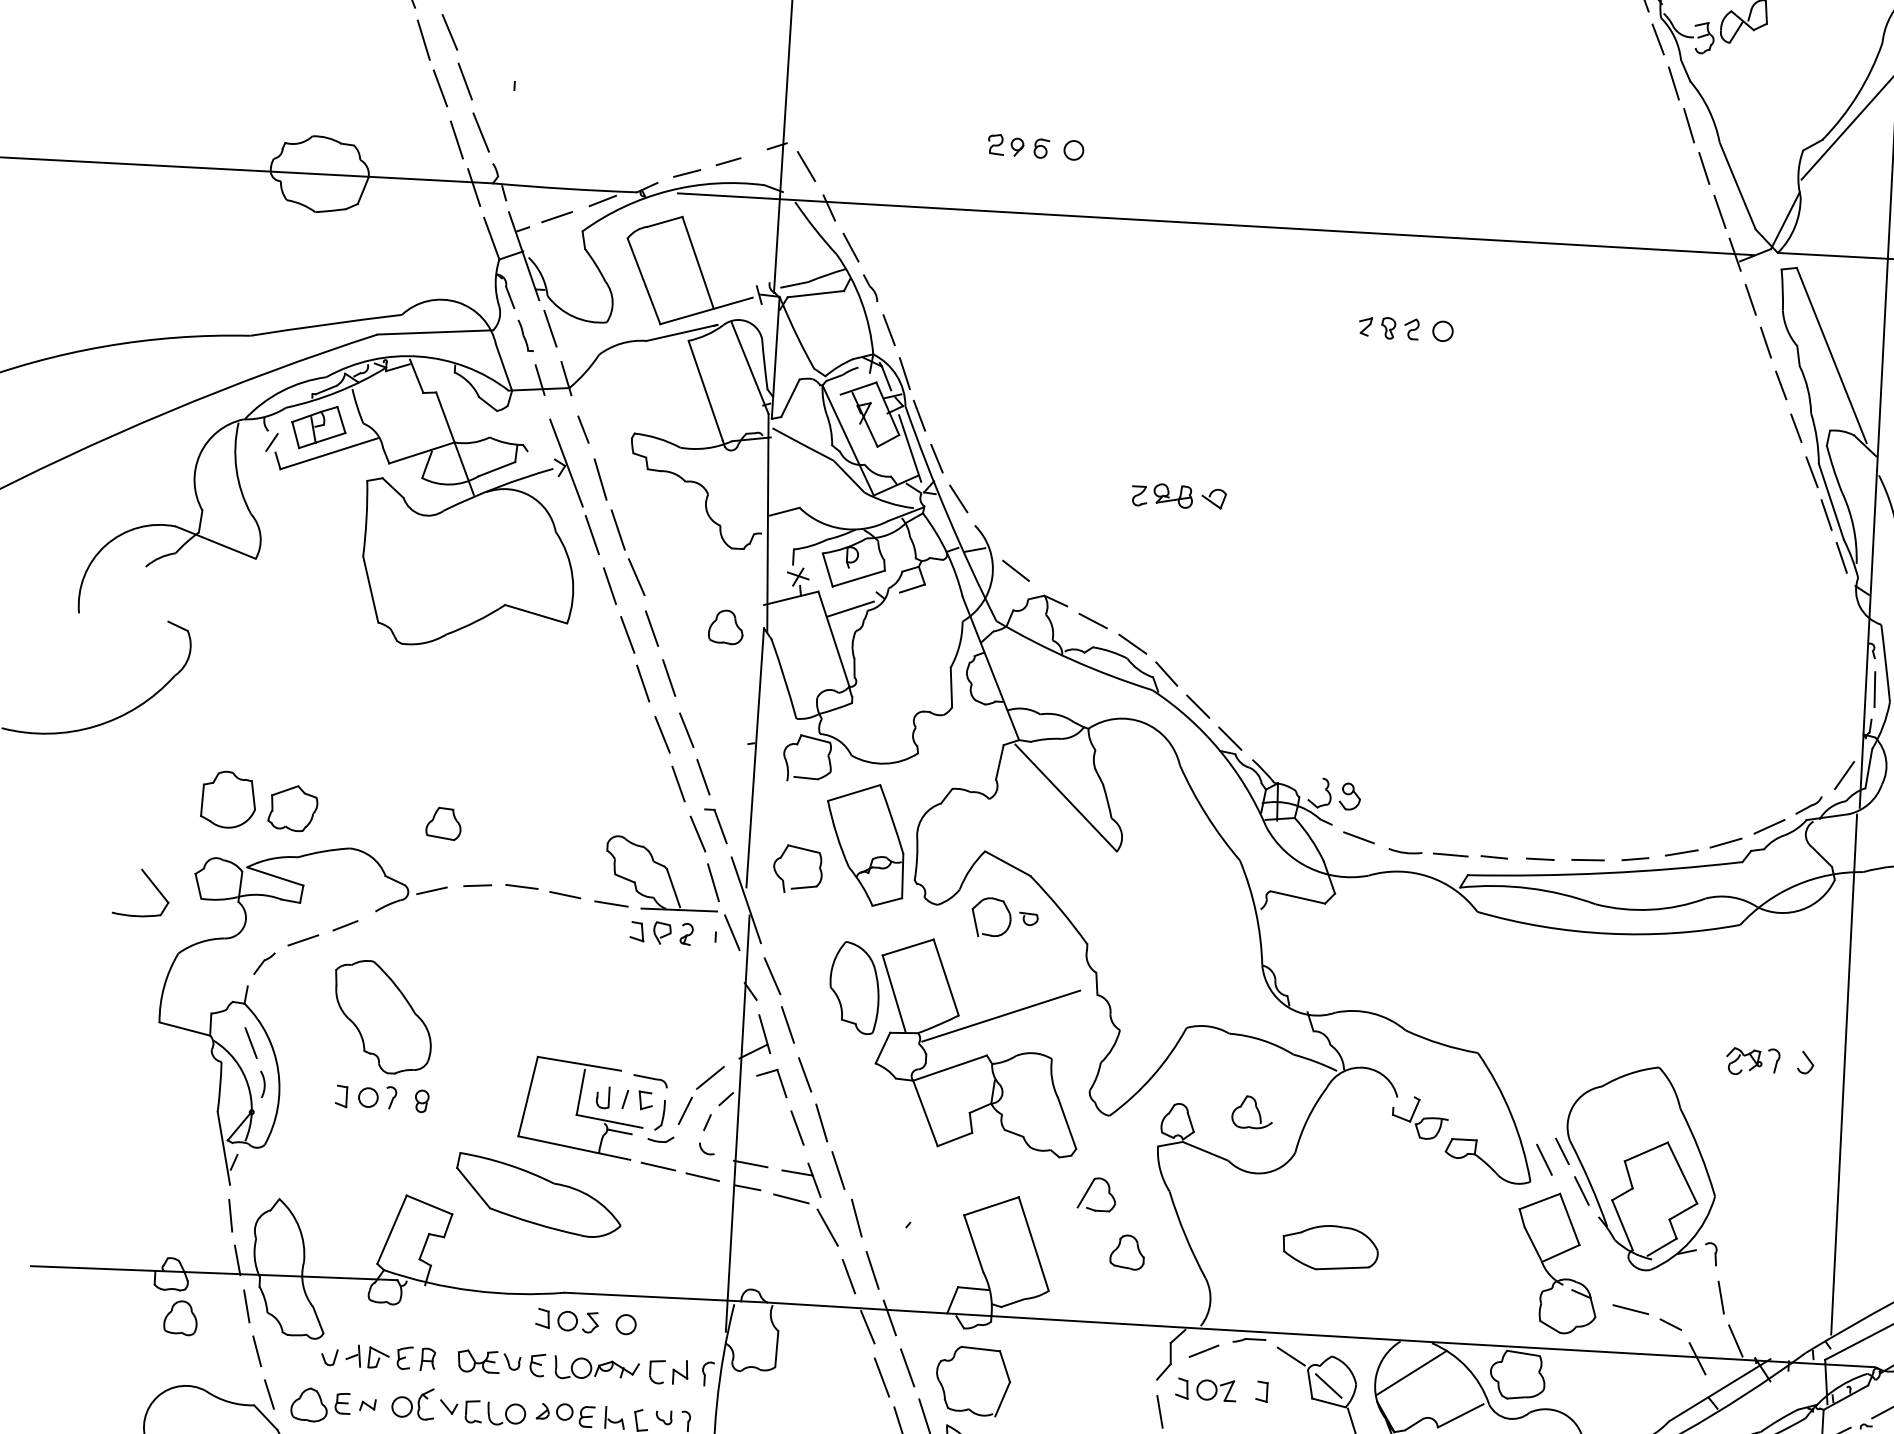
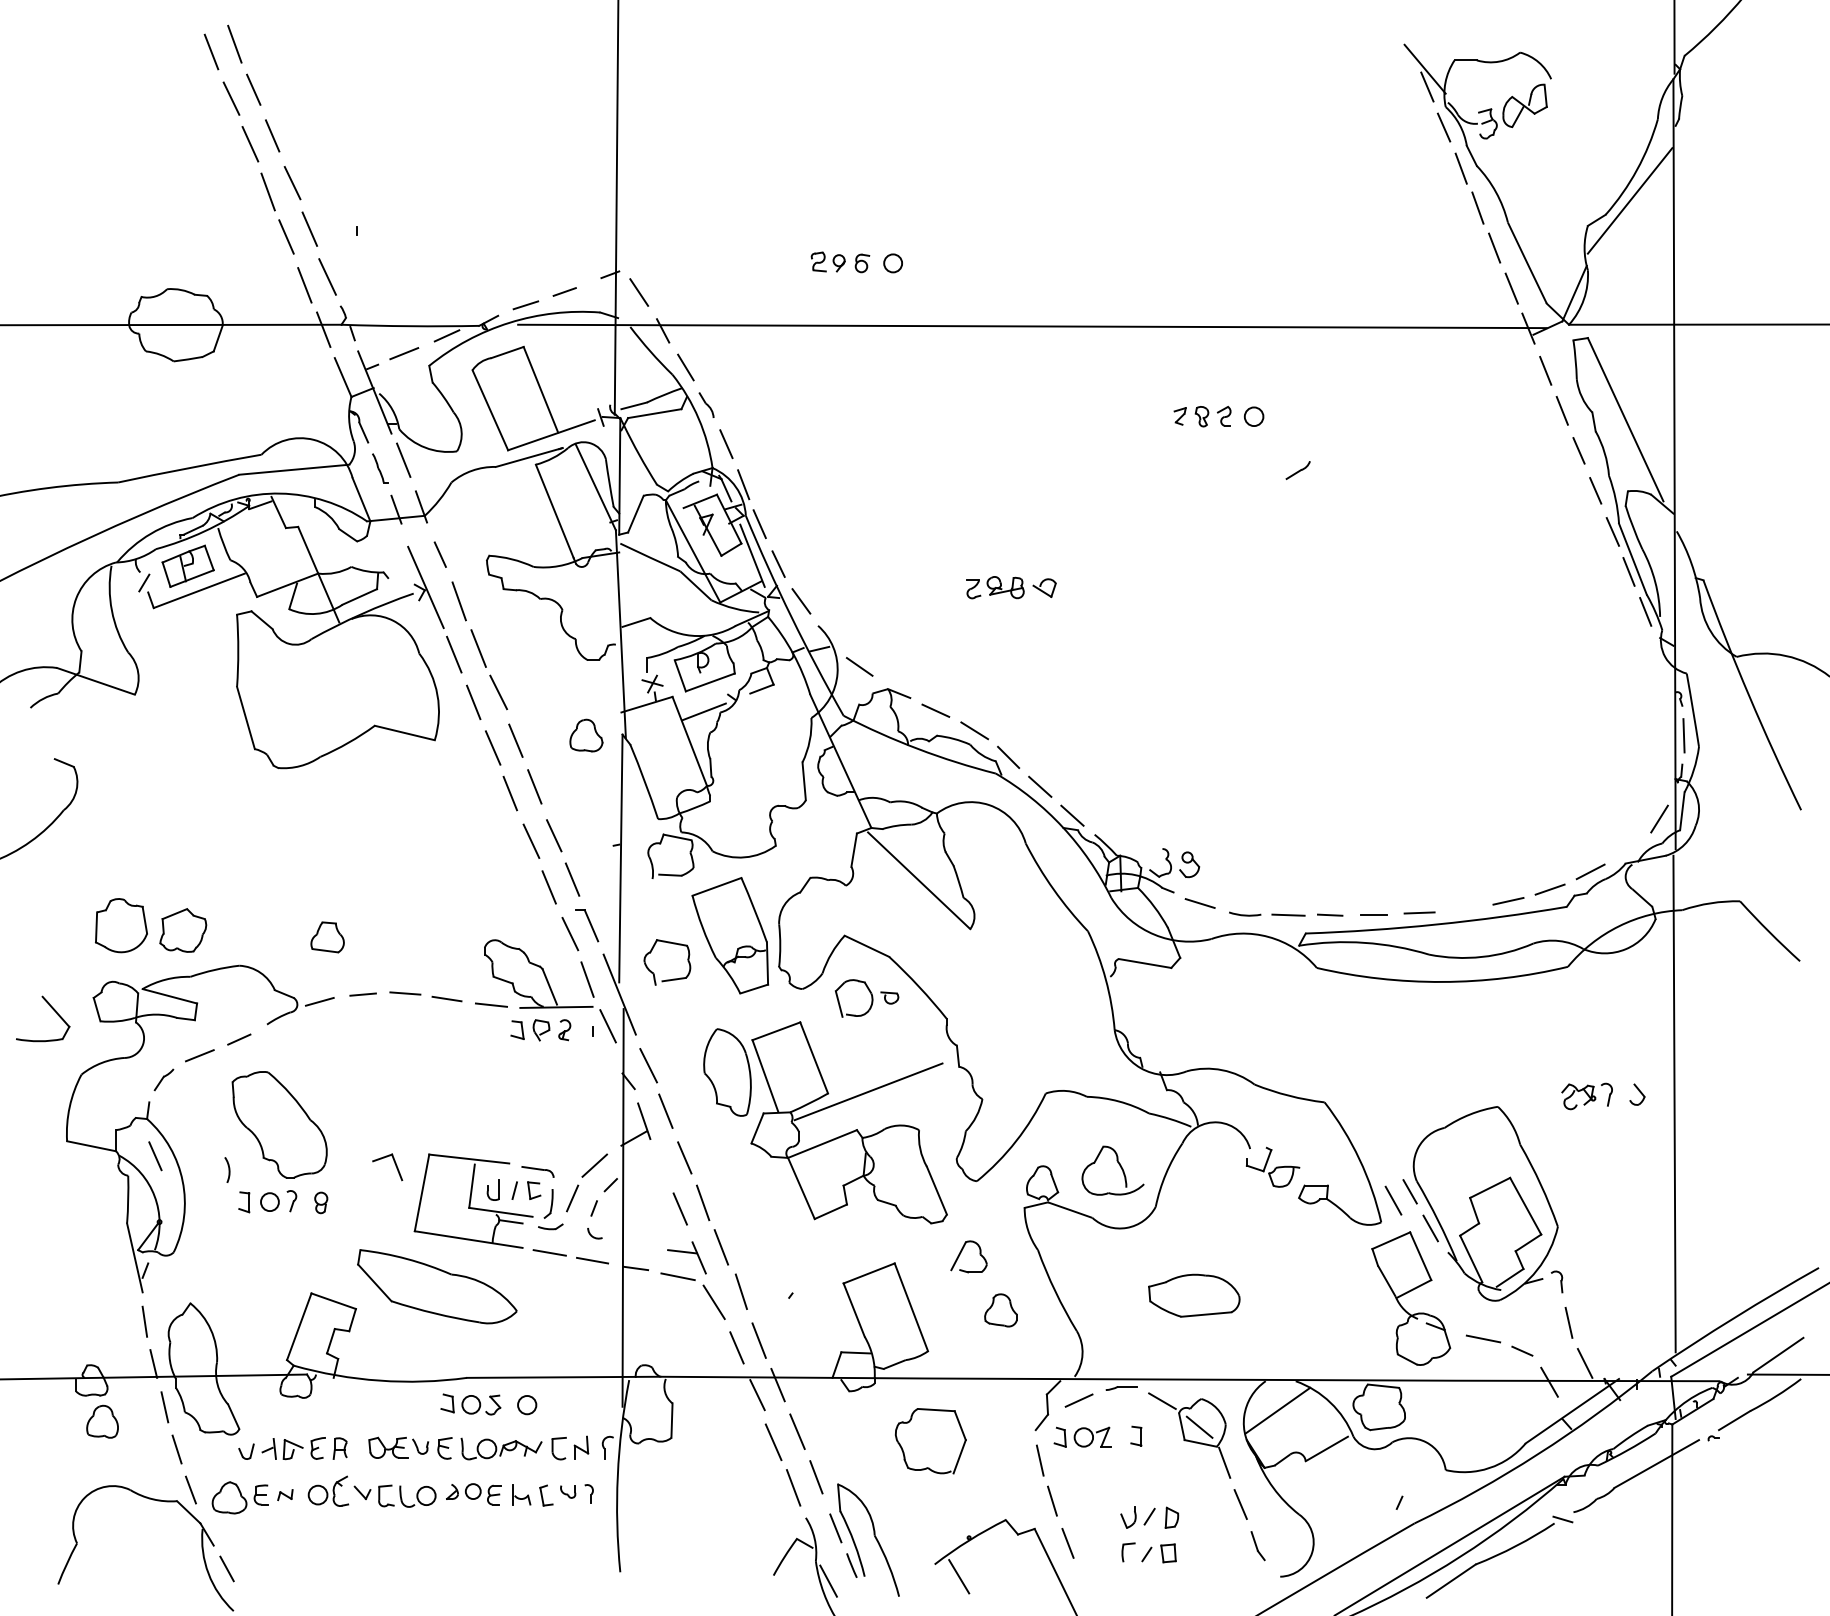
part: (1808, 805) -> (1297, 470), moved
line: (1635, 859) -> (1464, 909), removed
part: (779, 1079) -> (394, 1163), moved
arc: (263, 1083) -> (228, 1169), moved
part: (1252, 1112) -> (1112, 1170), size x1.6
line: (750, 1163) -> (637, 1245), removed
part: (972, 1381) -> (930, 1441), moved

